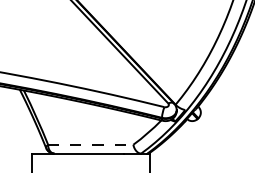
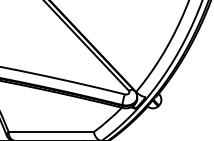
line: (90, 144) -> (51, 131), dashed -> solid

